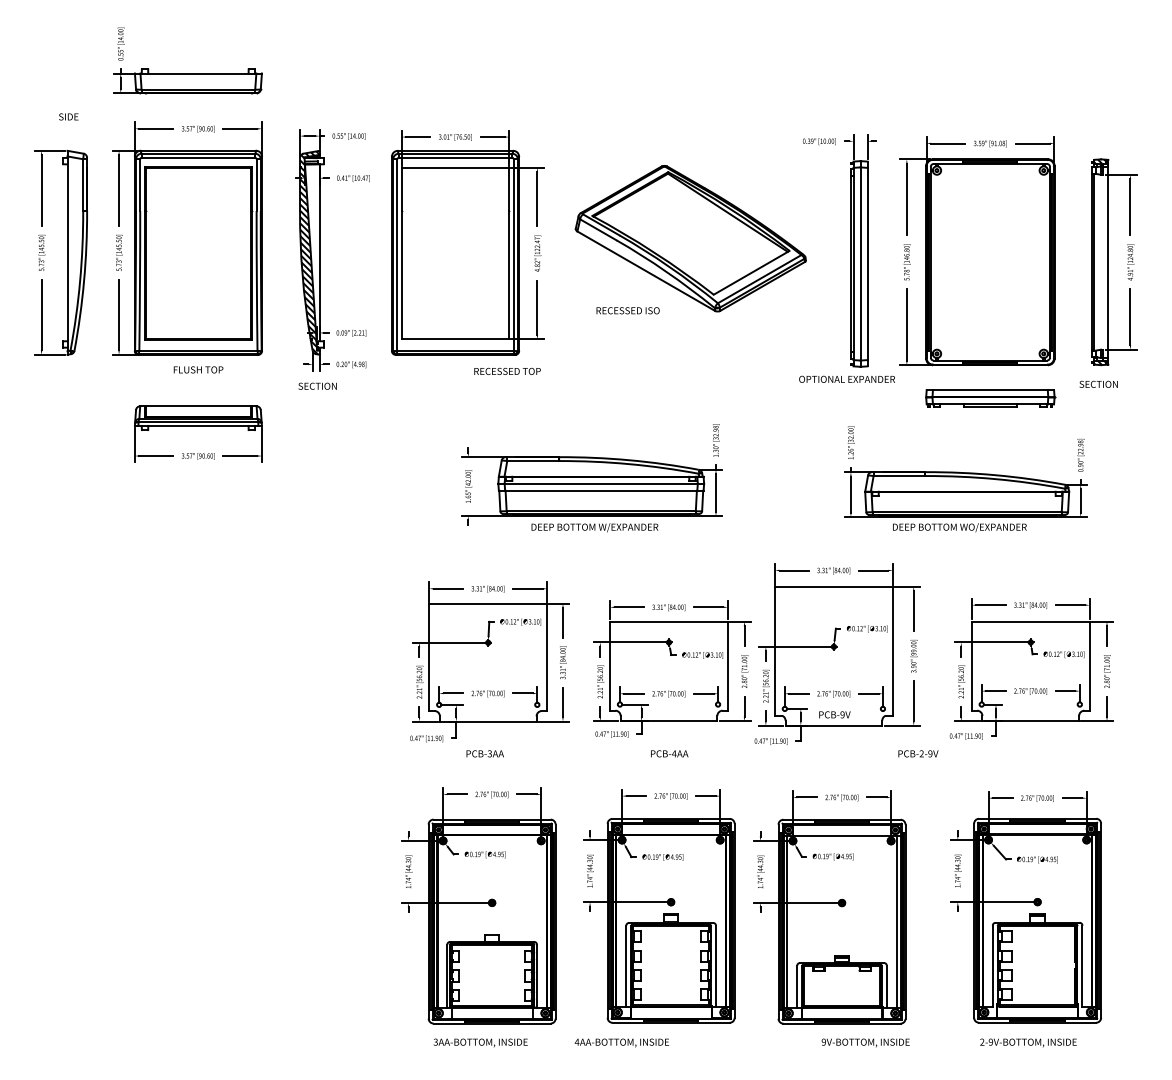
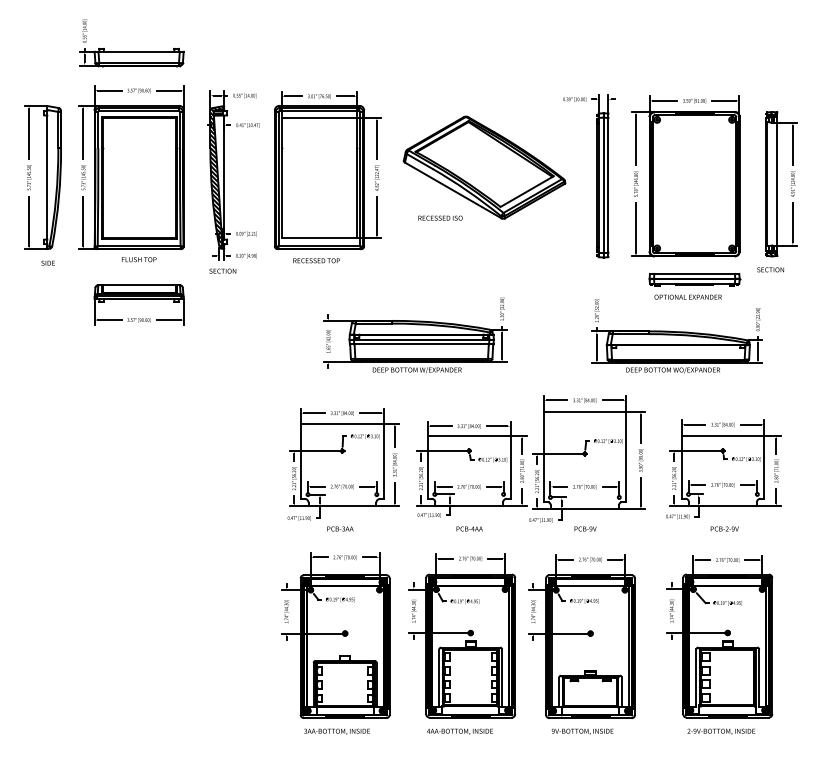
text: (68, 116) -> (48, 262), moved
text: (507, 370) -> (316, 260), moved
text: (846, 378) -> (687, 296), moved
text: (834, 714) -> (585, 528), moved
text: (918, 753) -> (724, 528), moved
text: (621, 1042) -> (459, 731), moved
text: (865, 1042) -> (582, 731), moved

